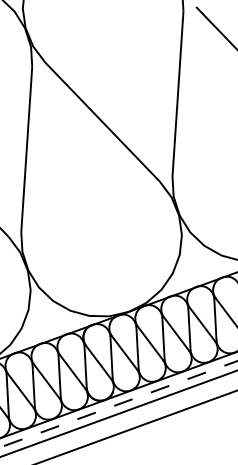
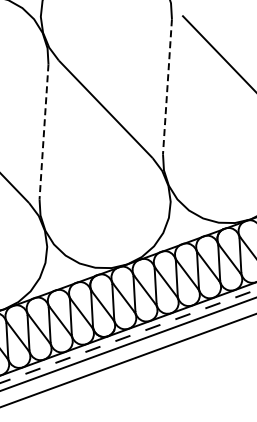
line: (178, 93) -> (167, 86), solid -> dashed
line: (27, 149) -> (44, 131), solid -> dashed

